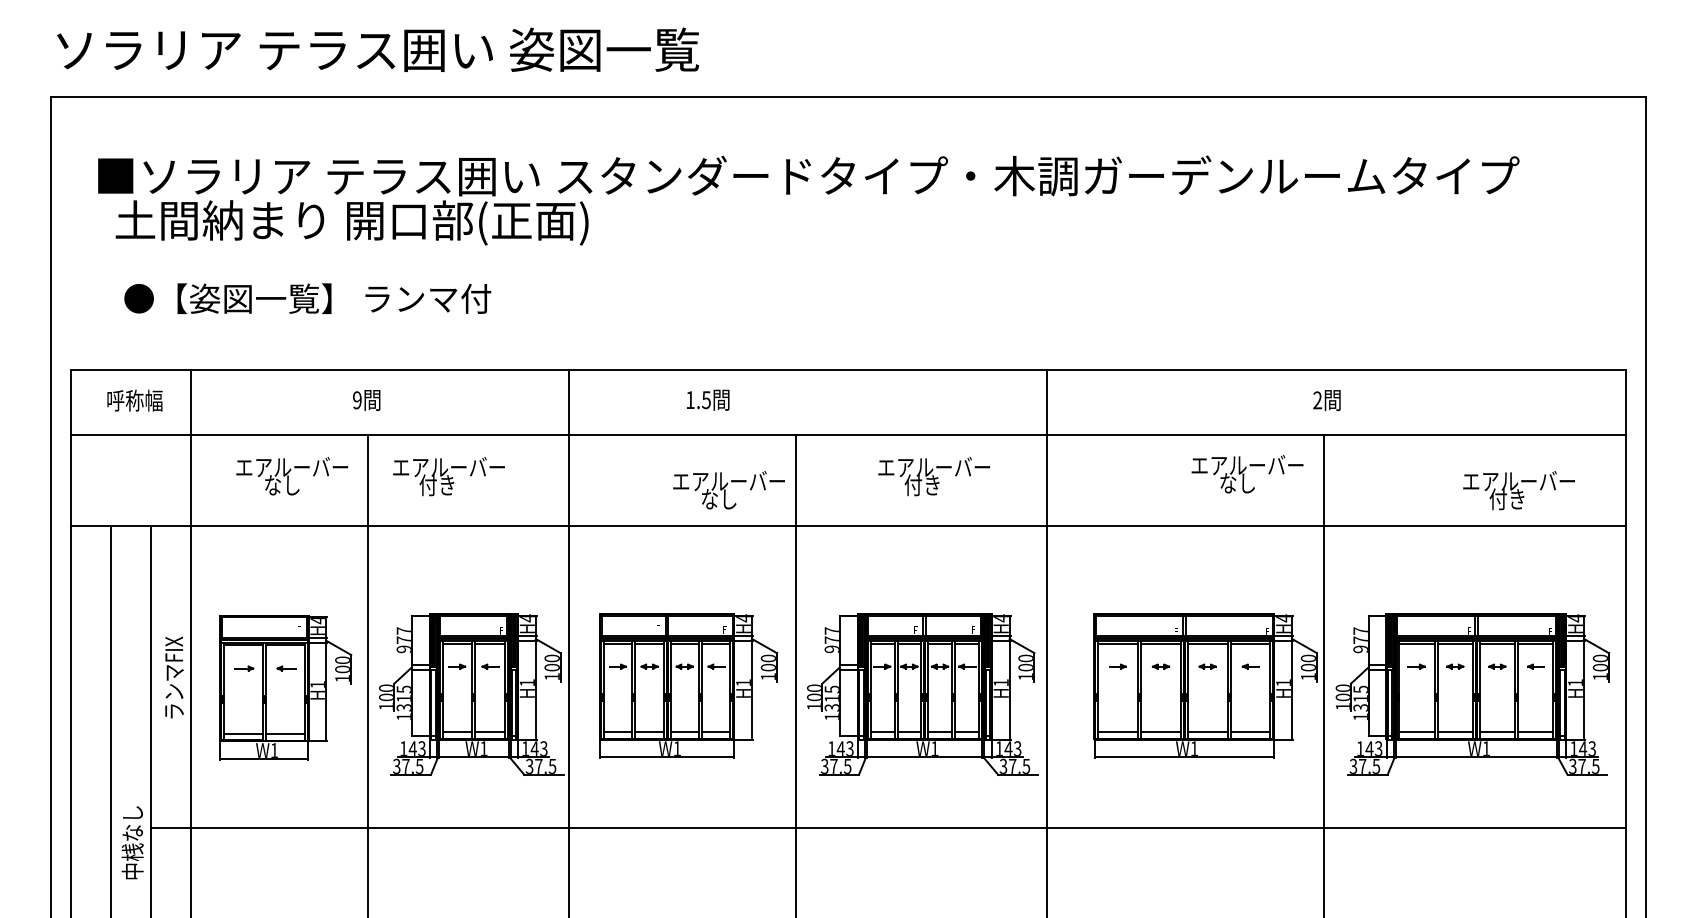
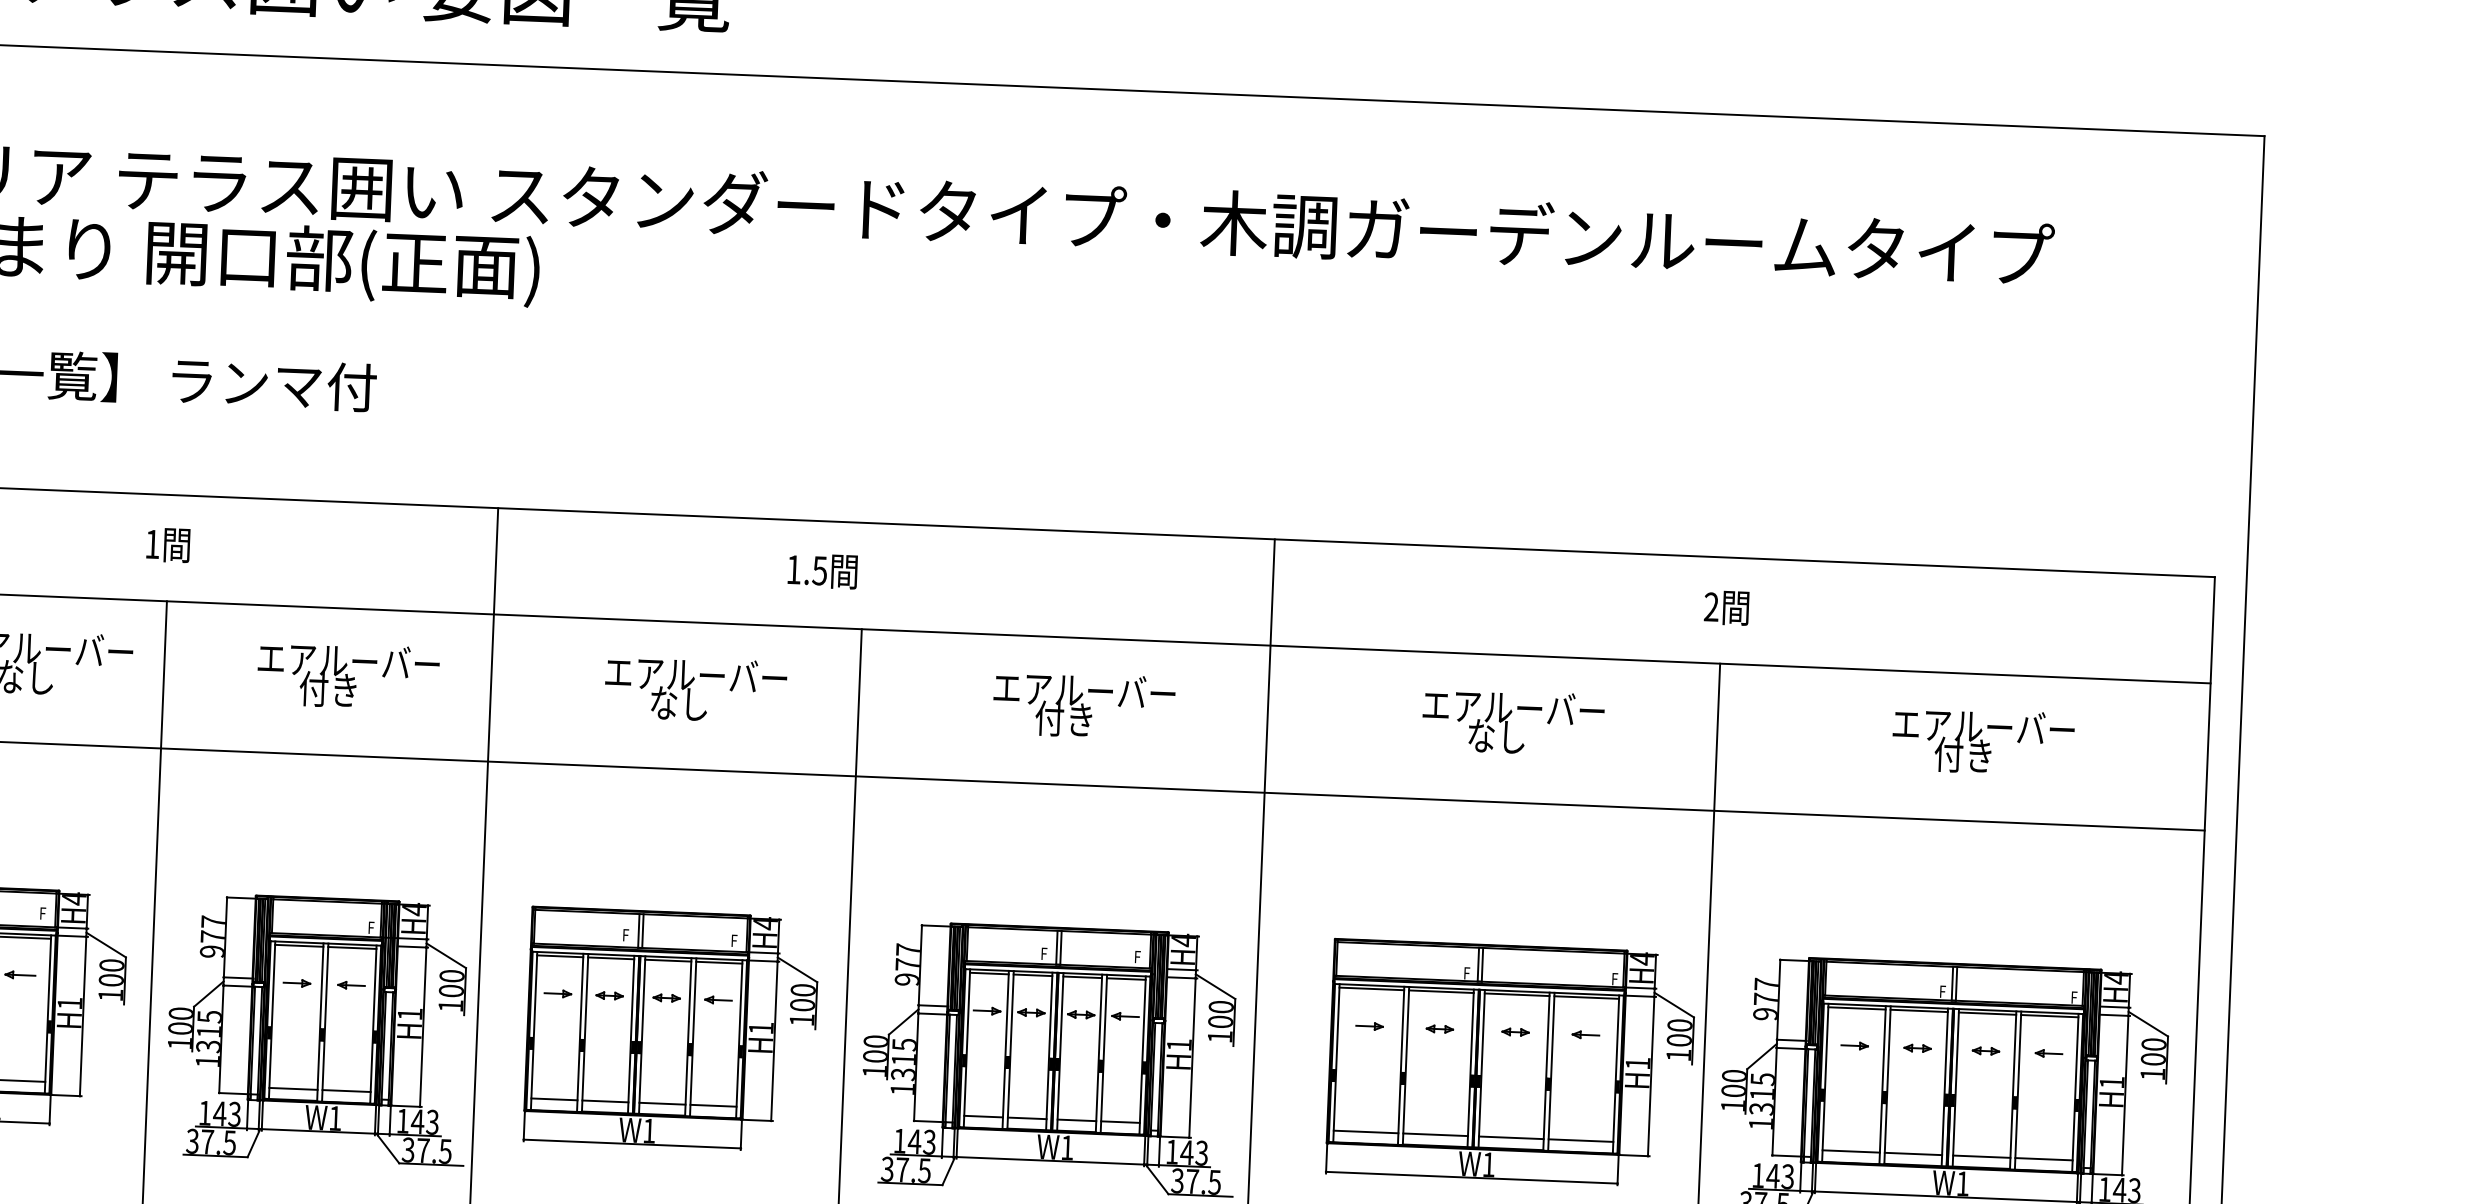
text: (708, 399) -> (823, 569), moved
text: (357, 400) -> (152, 544), 9 -> 1
text: (1247, 474) -> (1513, 722), moved
text: (448, 476) -> (347, 676), moved
text: (728, 490) -> (694, 690), moved
text: (1518, 490) -> (1982, 741), moved

